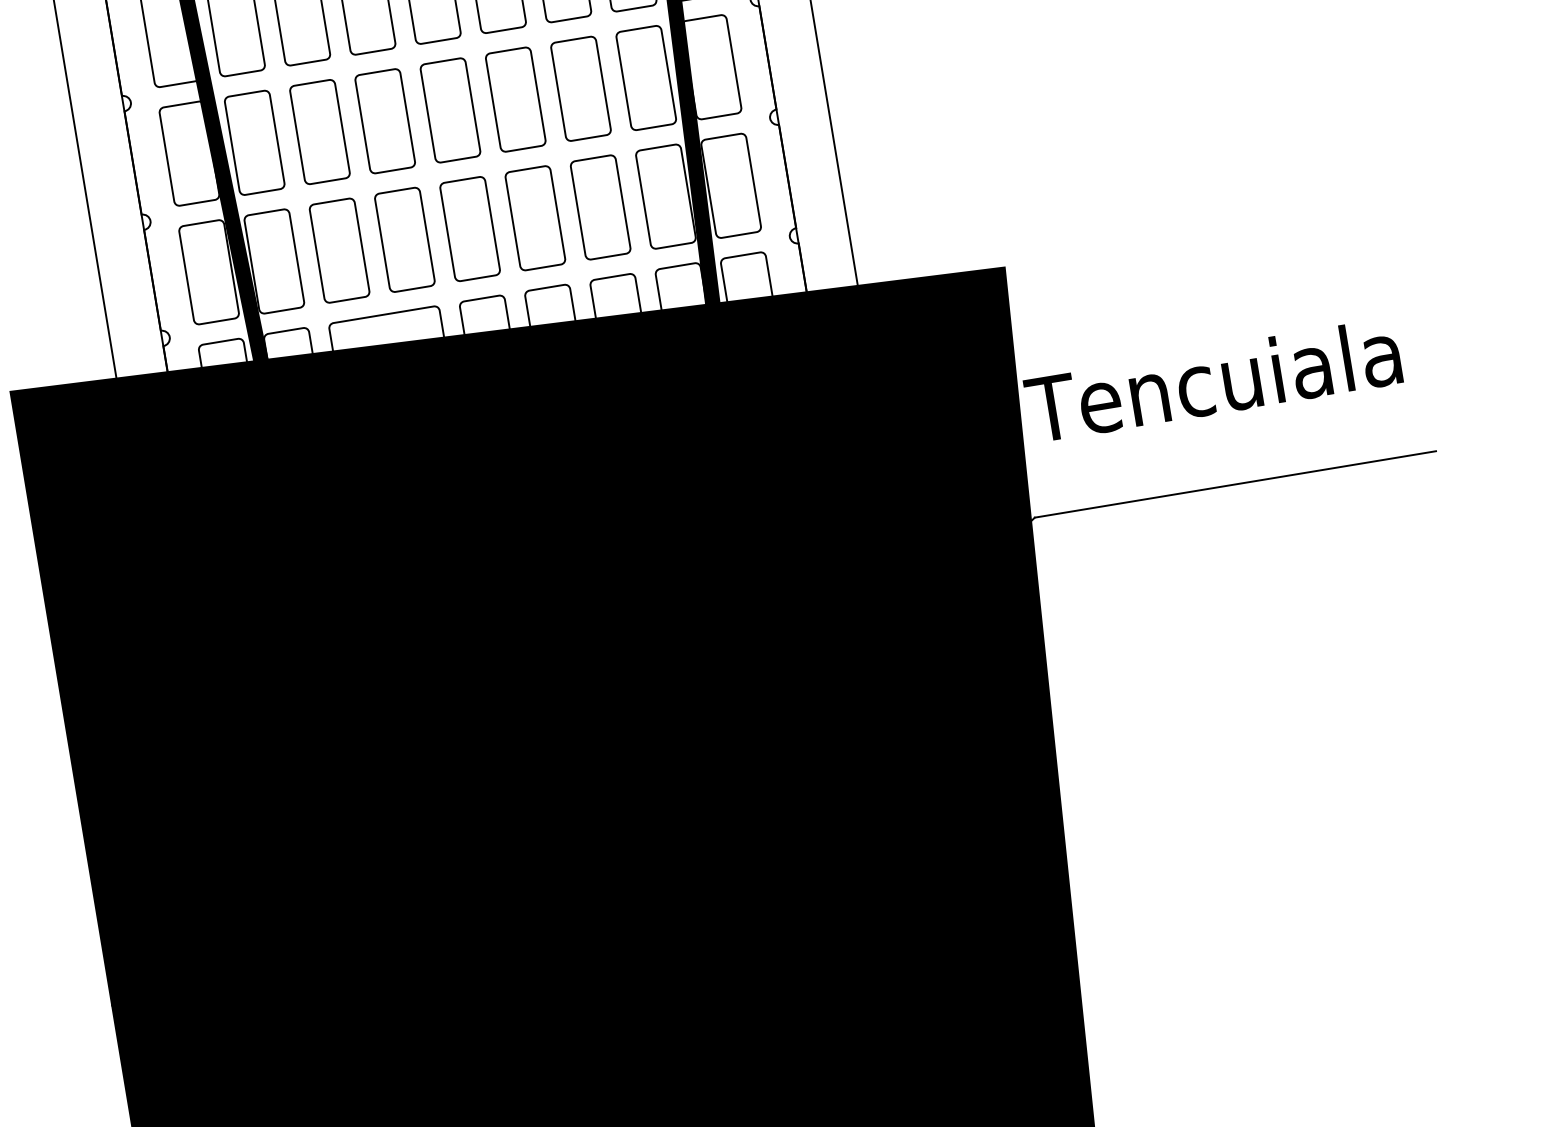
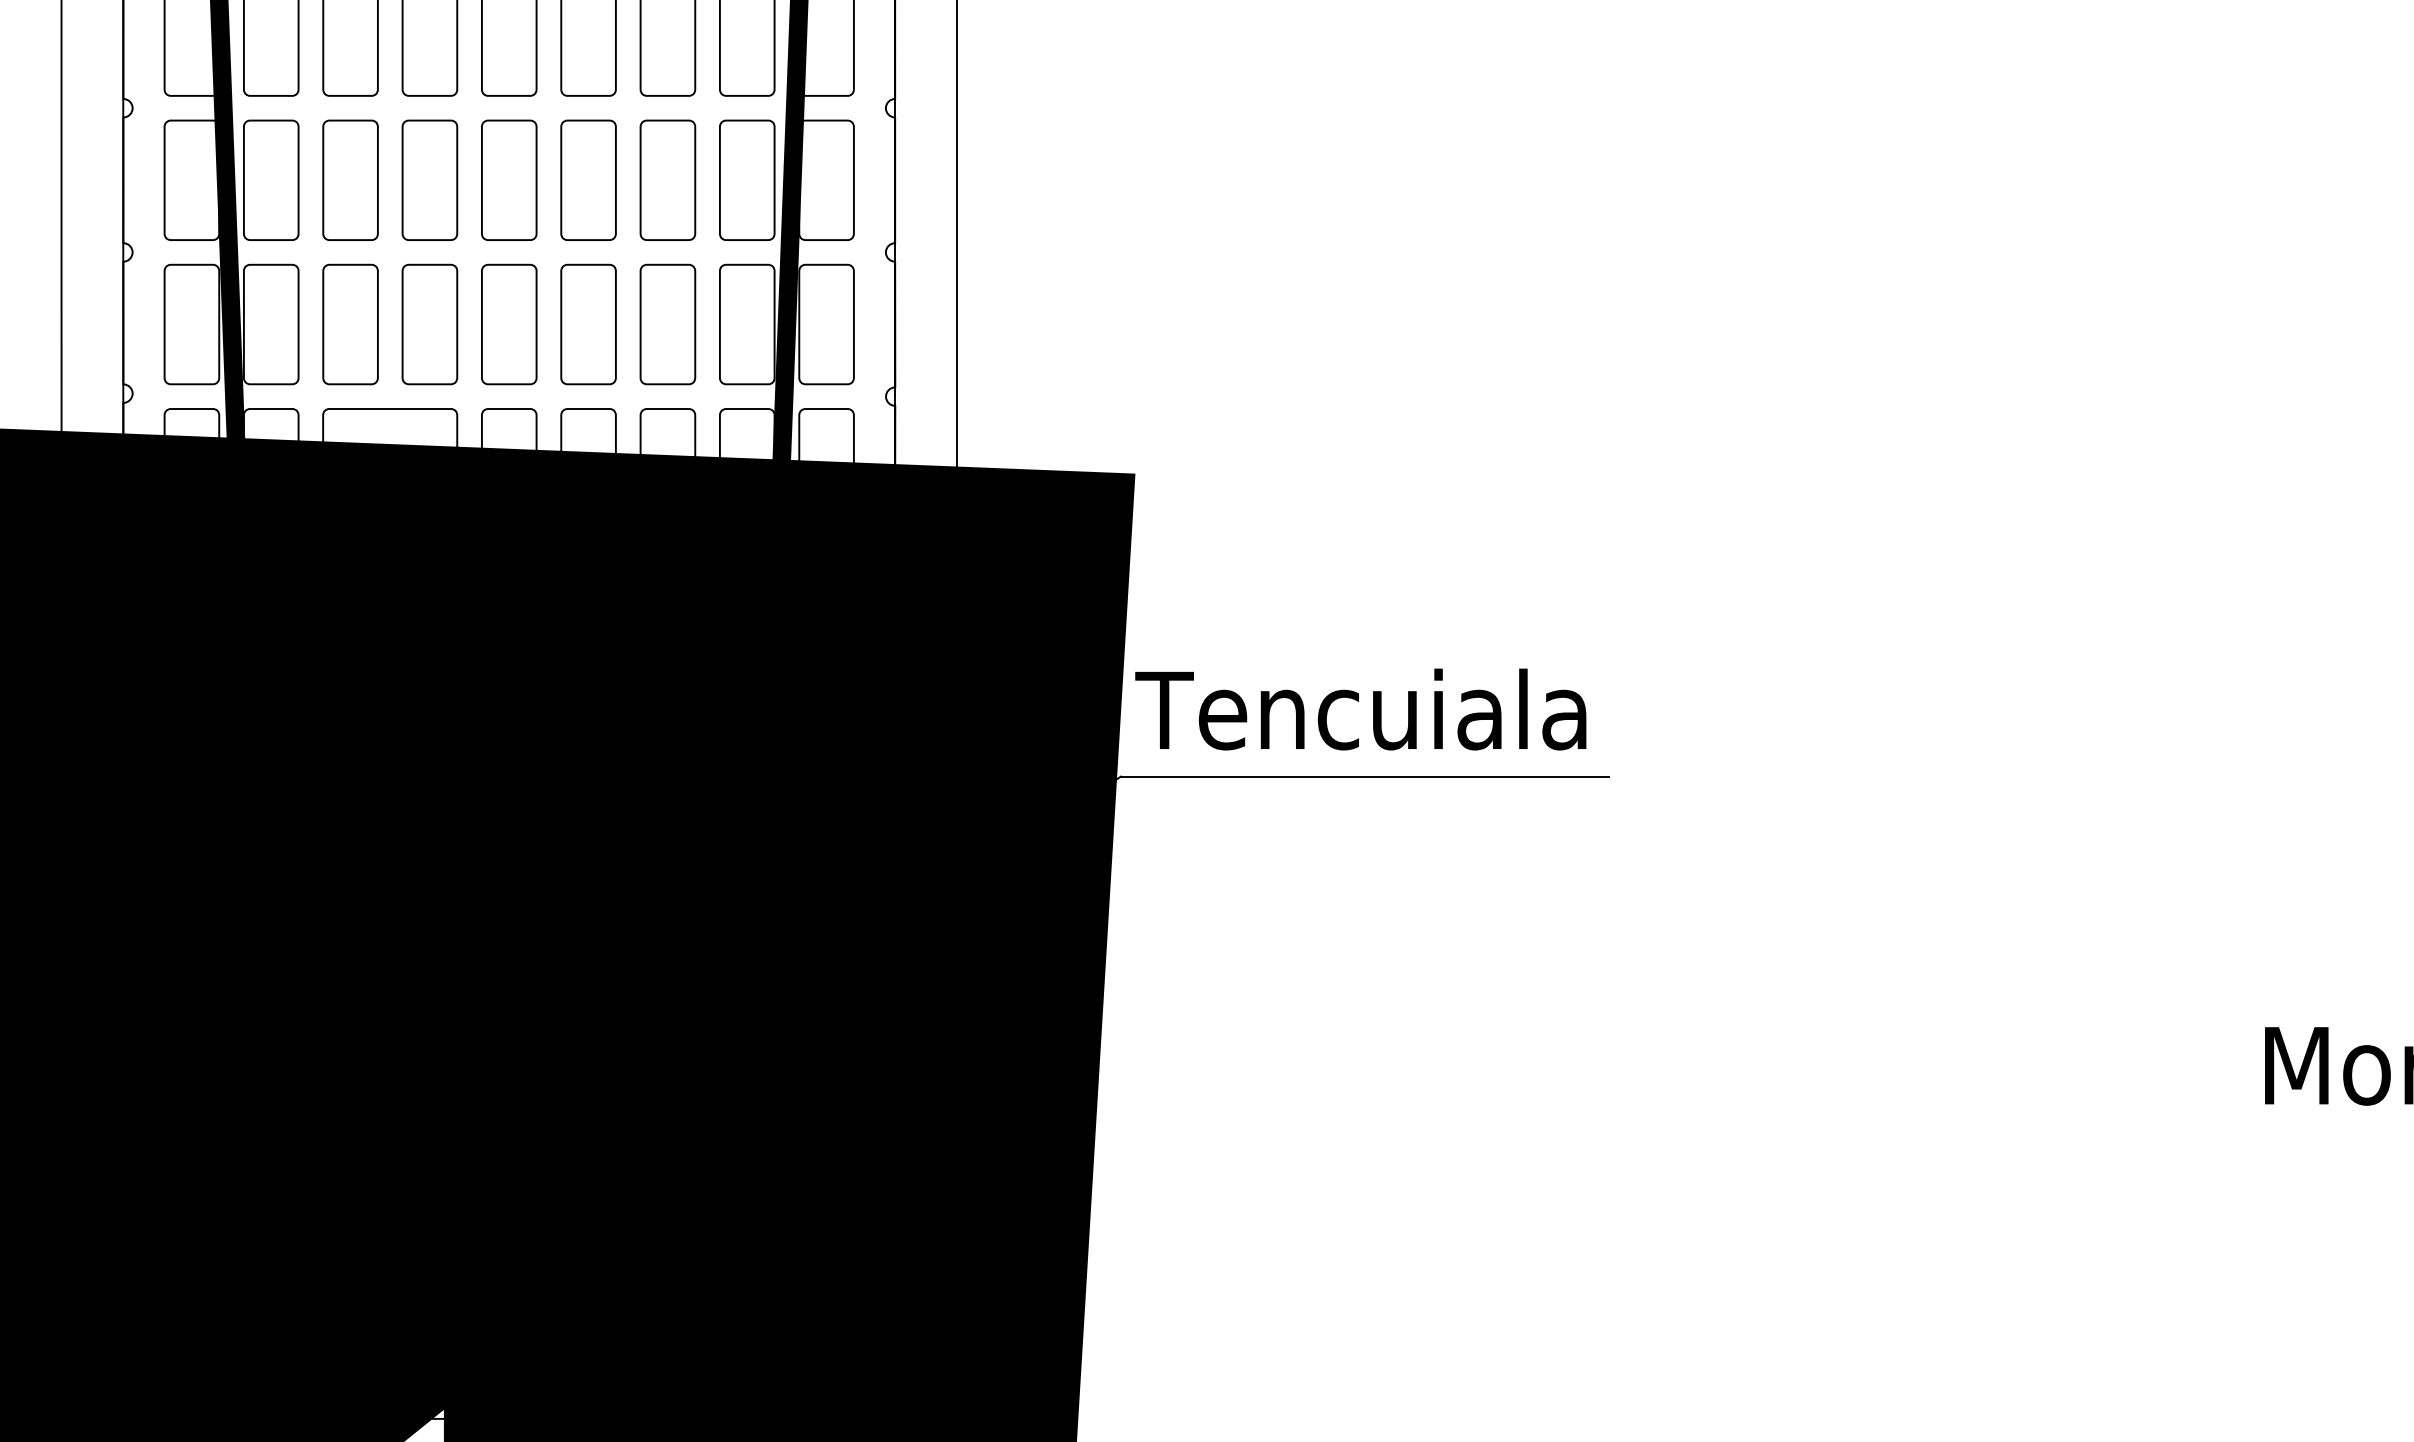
text: (1212, 380) -> (1360, 709), moved

